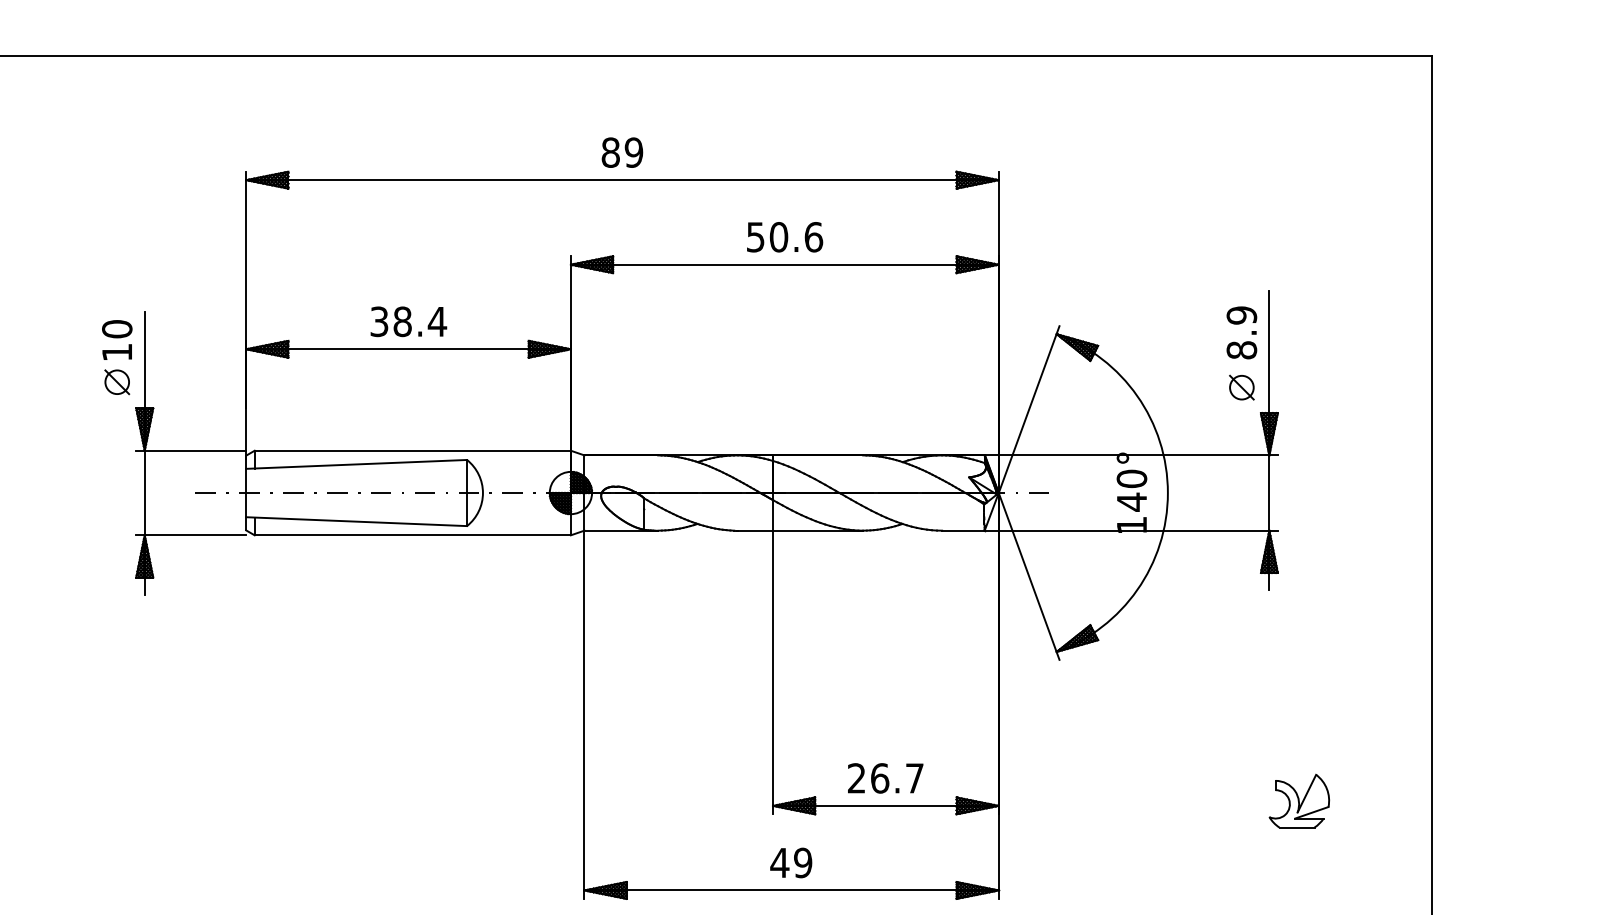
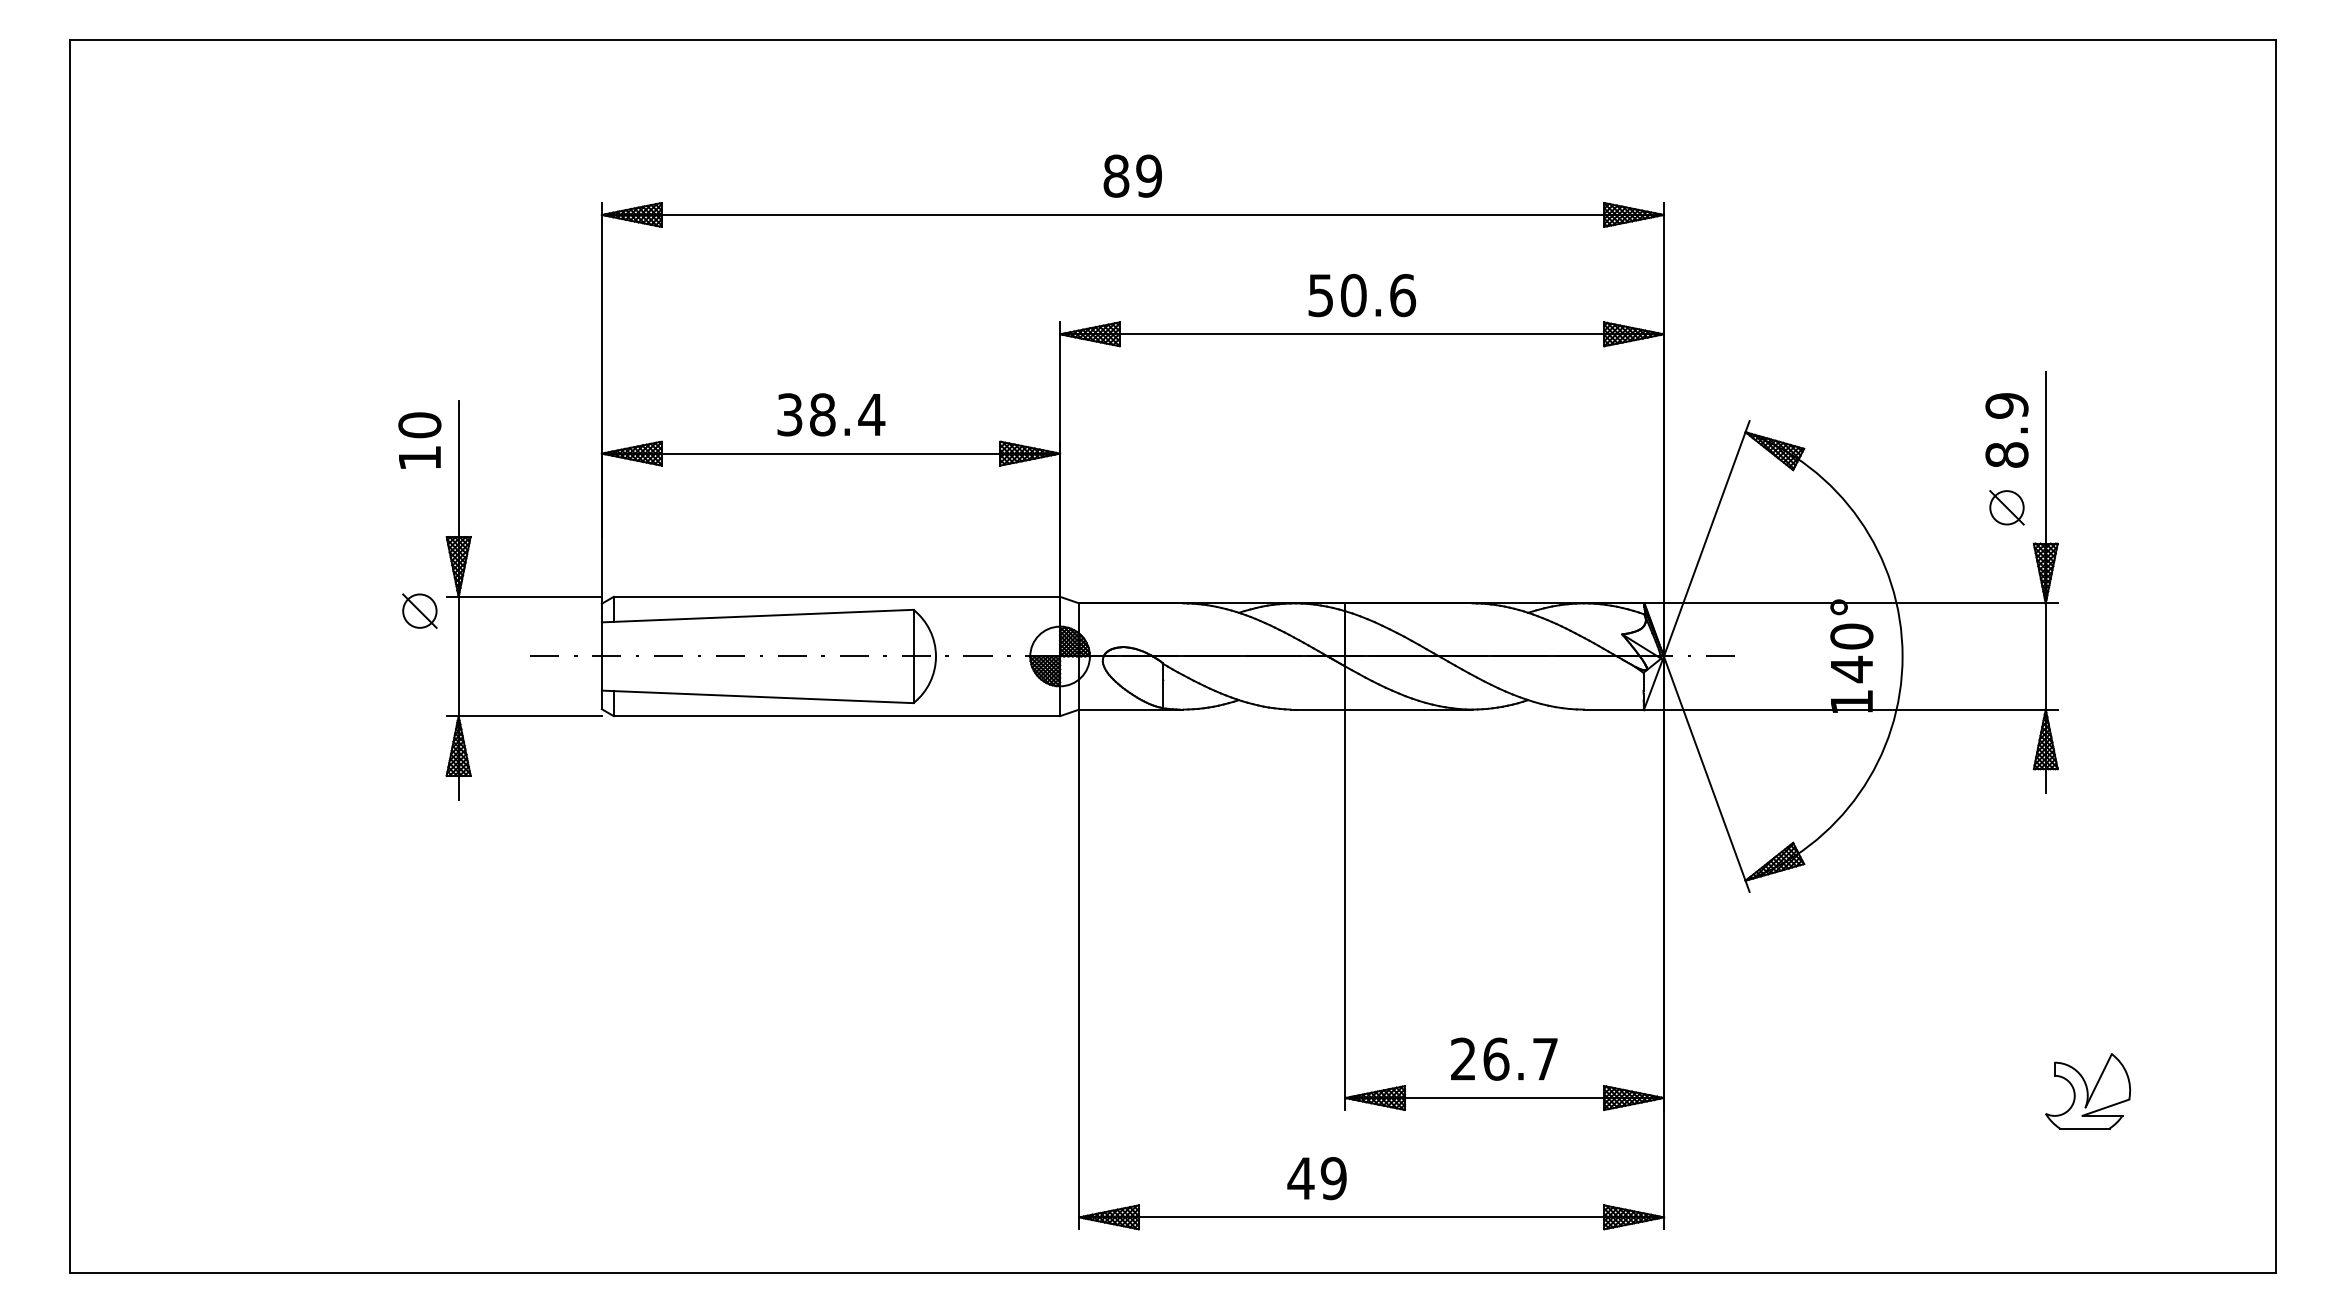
part: (116, 381) -> (419, 610), moved
text: (790, 862) -> (1316, 1178), moved

